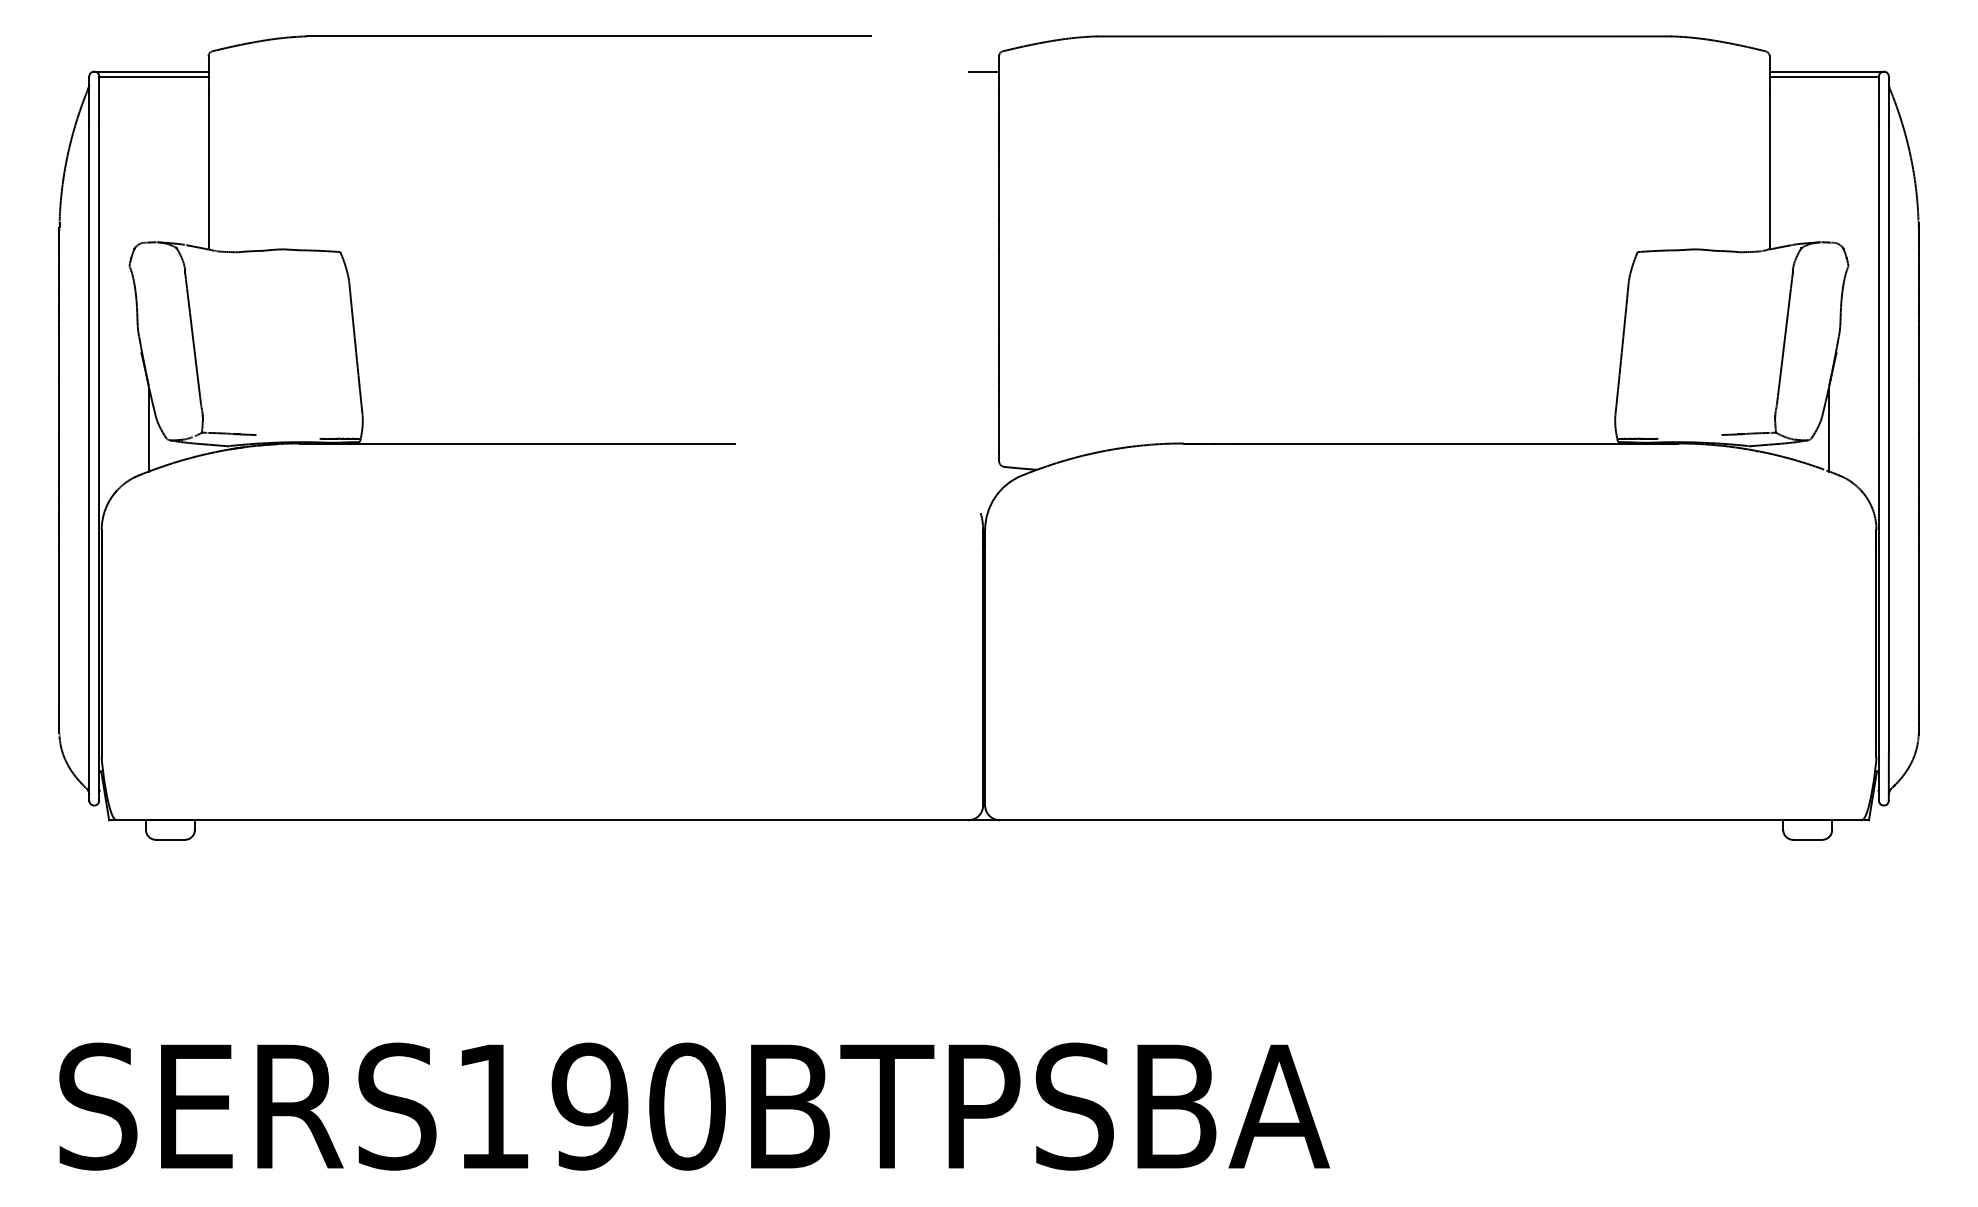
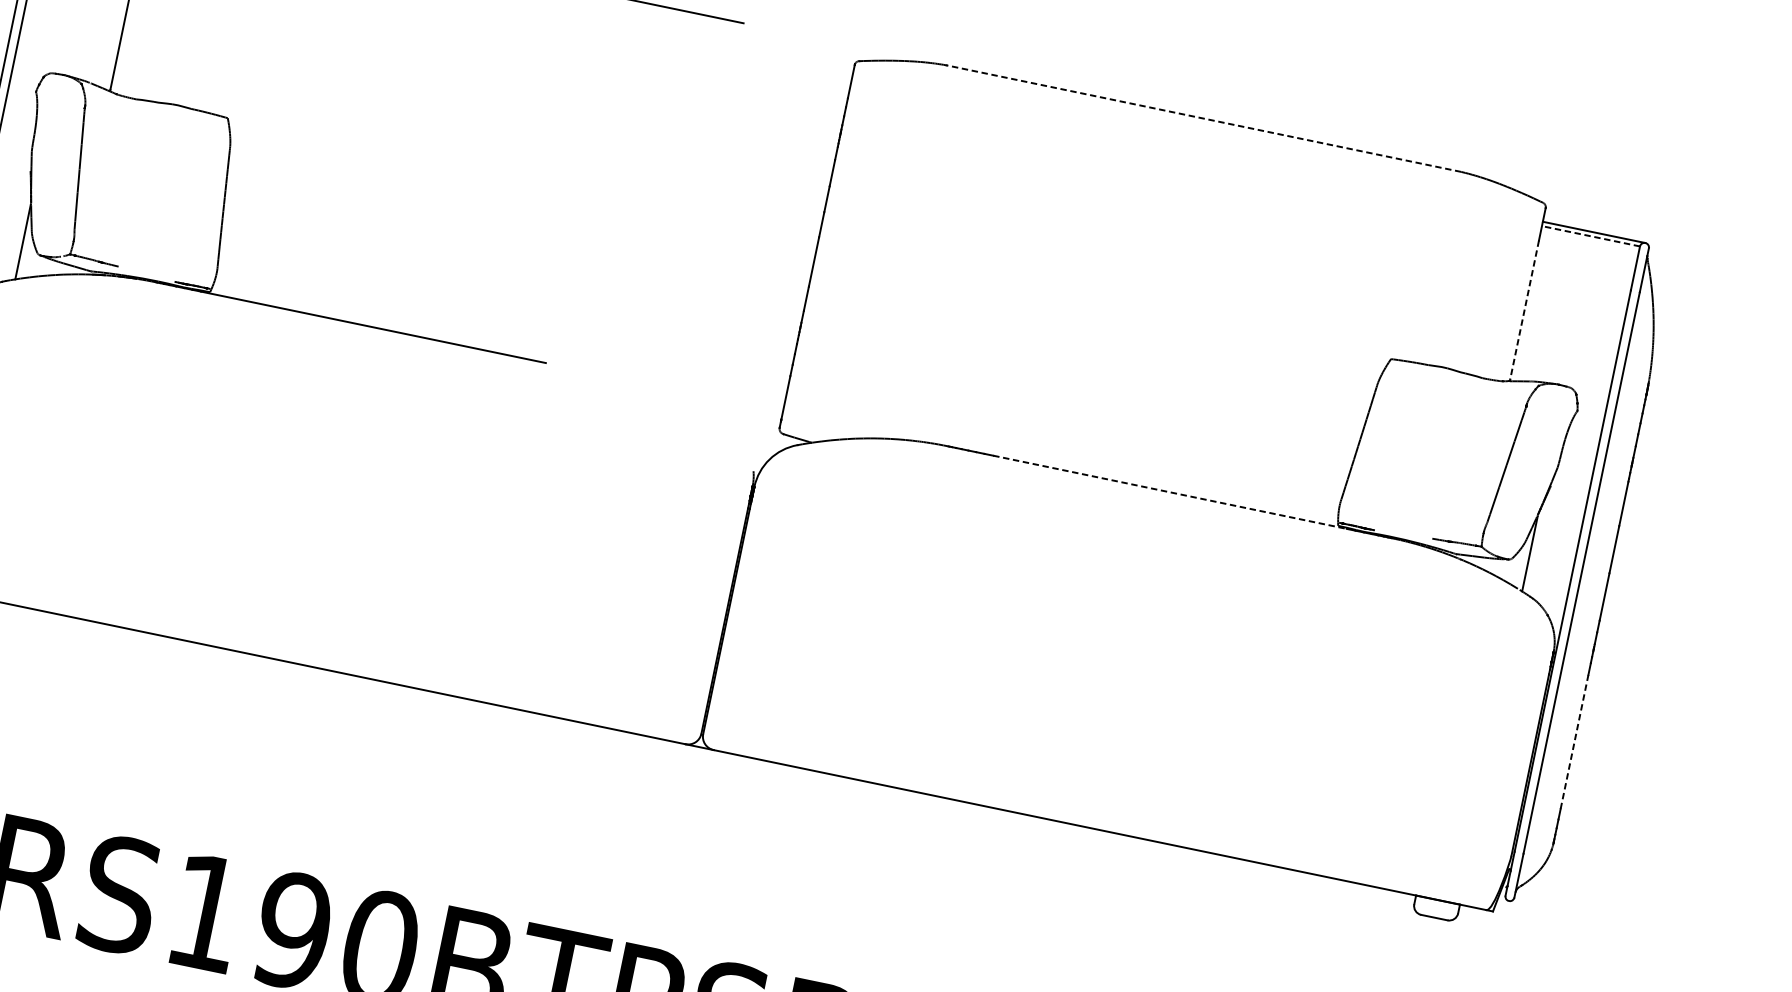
line: (1384, 36) -> (1204, 118), solid -> dashed
line: (984, 71) -> (838, 75), removed
line: (1824, 76) -> (1591, 236), solid -> dashed
line: (1769, 170) -> (1524, 310), solid -> dashed
line: (1431, 443) -> (1170, 492), solid -> dashed
line: (1918, 620) -> (1574, 741), solid -> dashed

